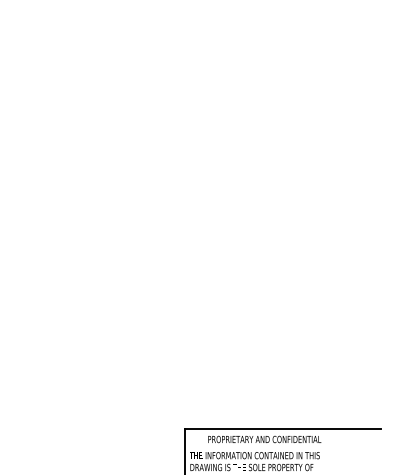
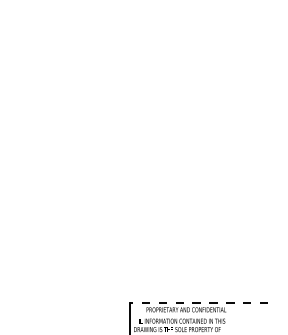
line: (283, 429) -> (199, 302), solid -> dashed

